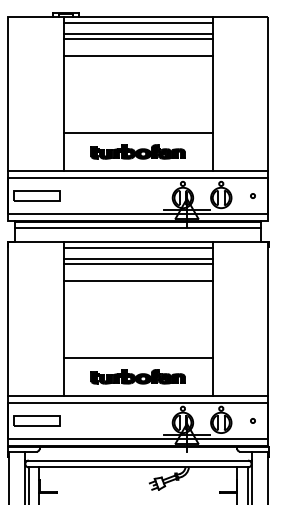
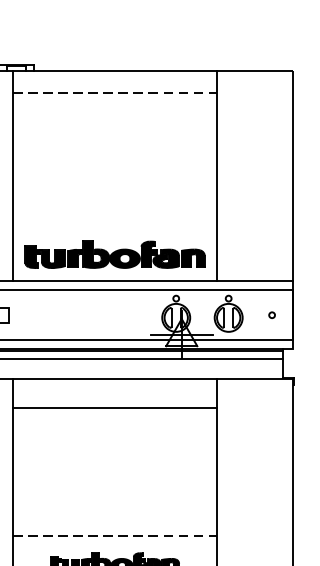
line: (137, 23) -> (114, 79), removed
line: (138, 33) -> (115, 92), solid -> dashed
line: (137, 39) -> (114, 100), removed
line: (137, 55) -> (114, 122), removed
line: (137, 132) -> (114, 228), removed
part: (137, 151) -> (114, 254), size x1.4
line: (137, 248) -> (114, 387), removed
line: (137, 258) -> (114, 400), removed
line: (137, 280) -> (114, 430), removed
line: (138, 357) -> (115, 536), solid -> dashed

